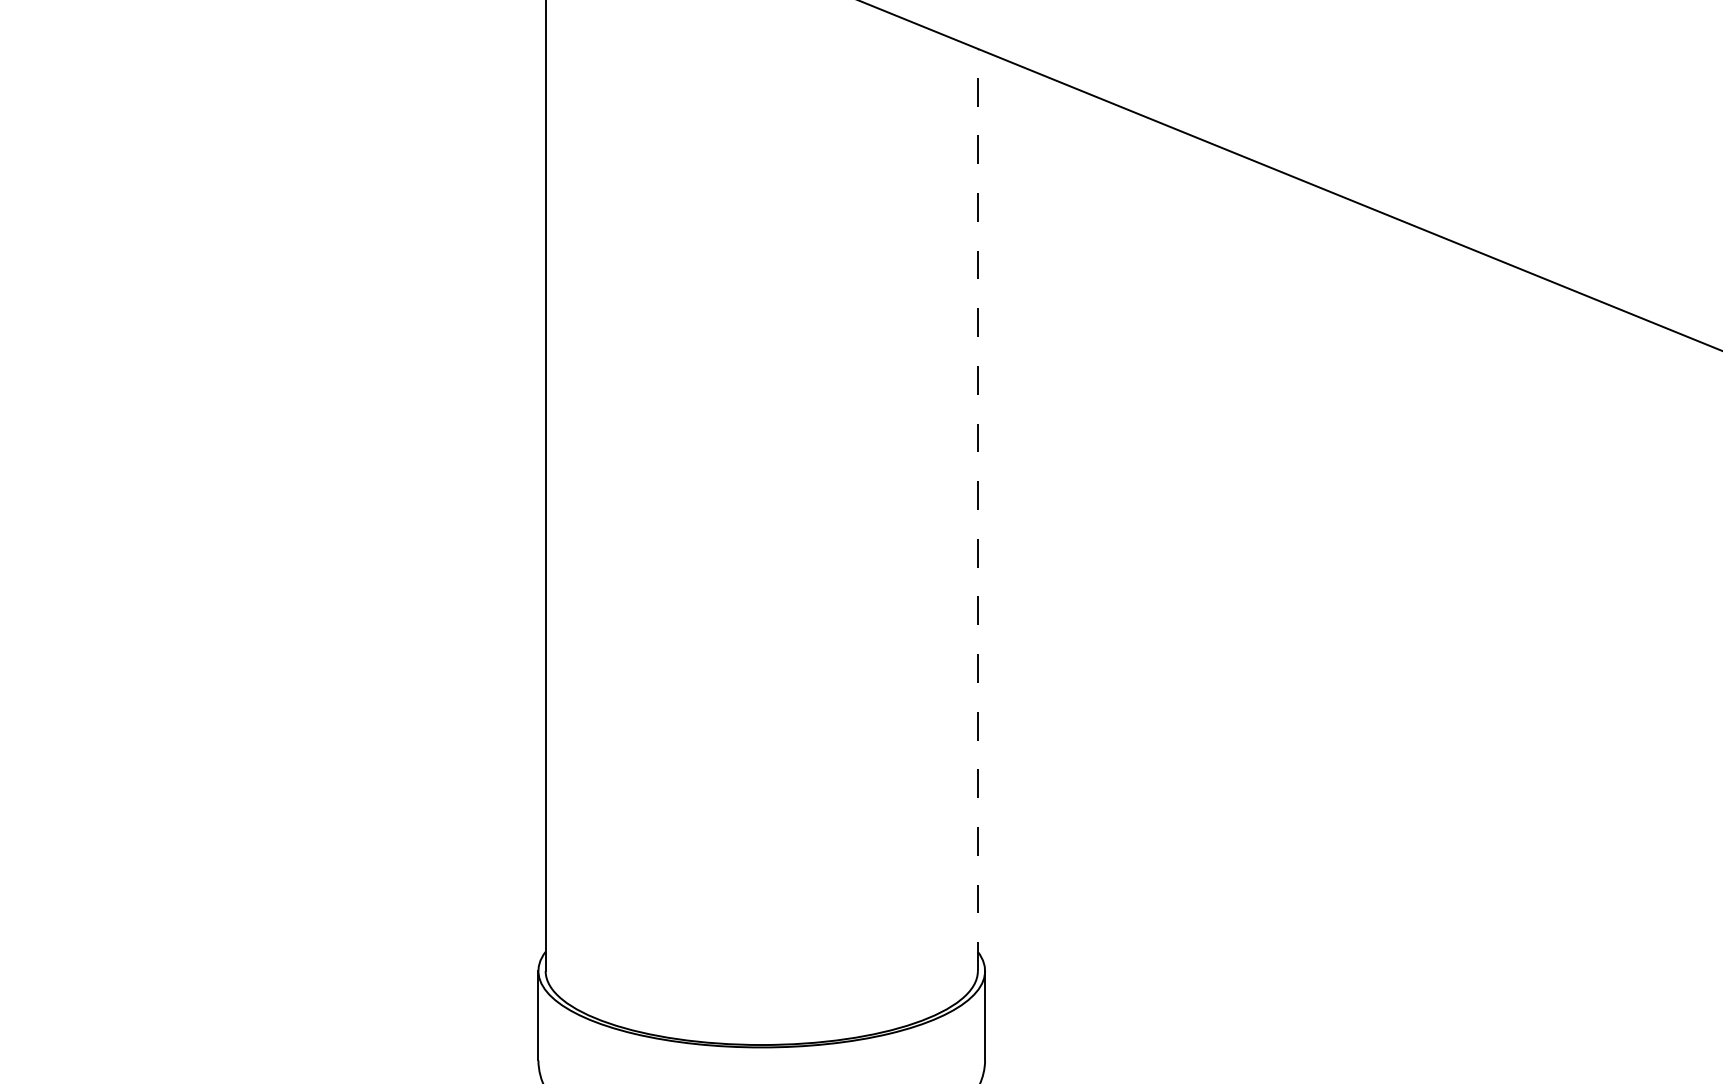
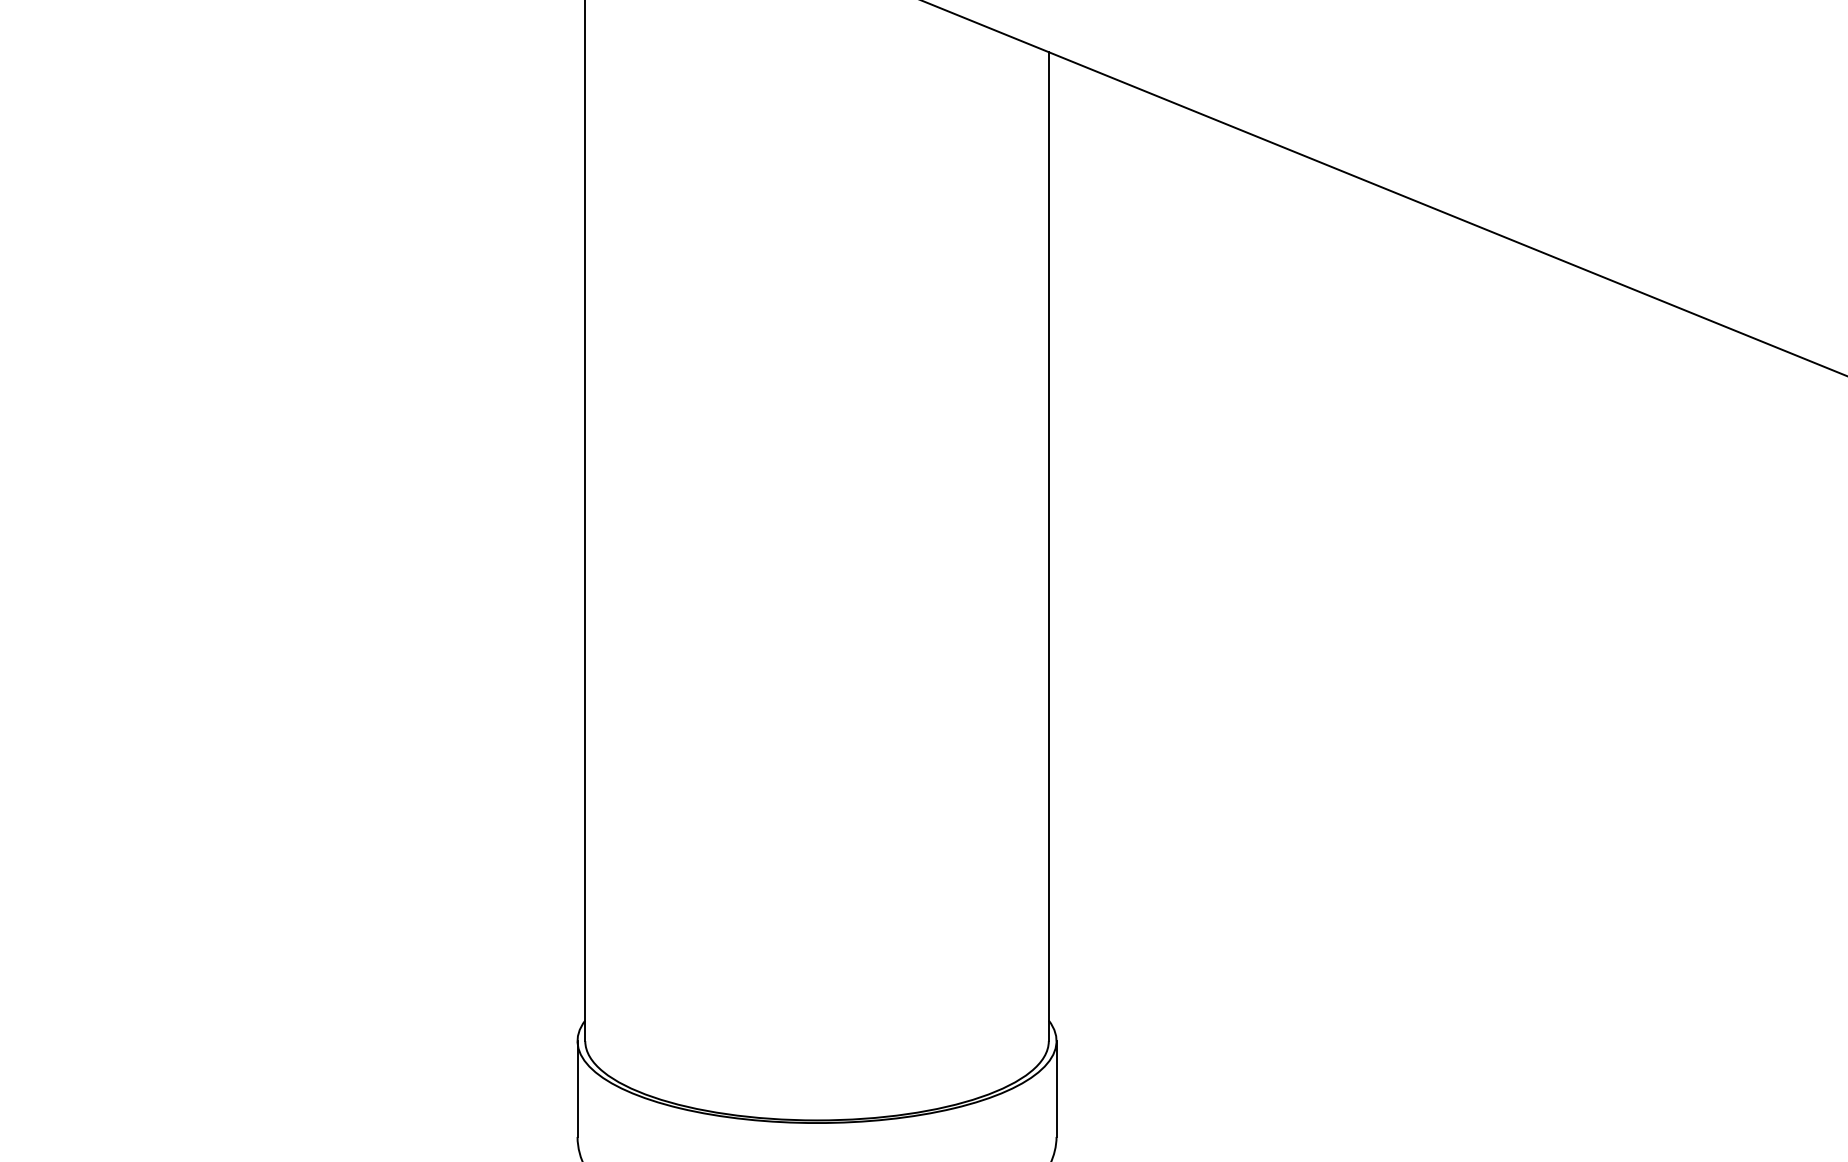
line: (977, 509) -> (1048, 546), dashed -> solid

